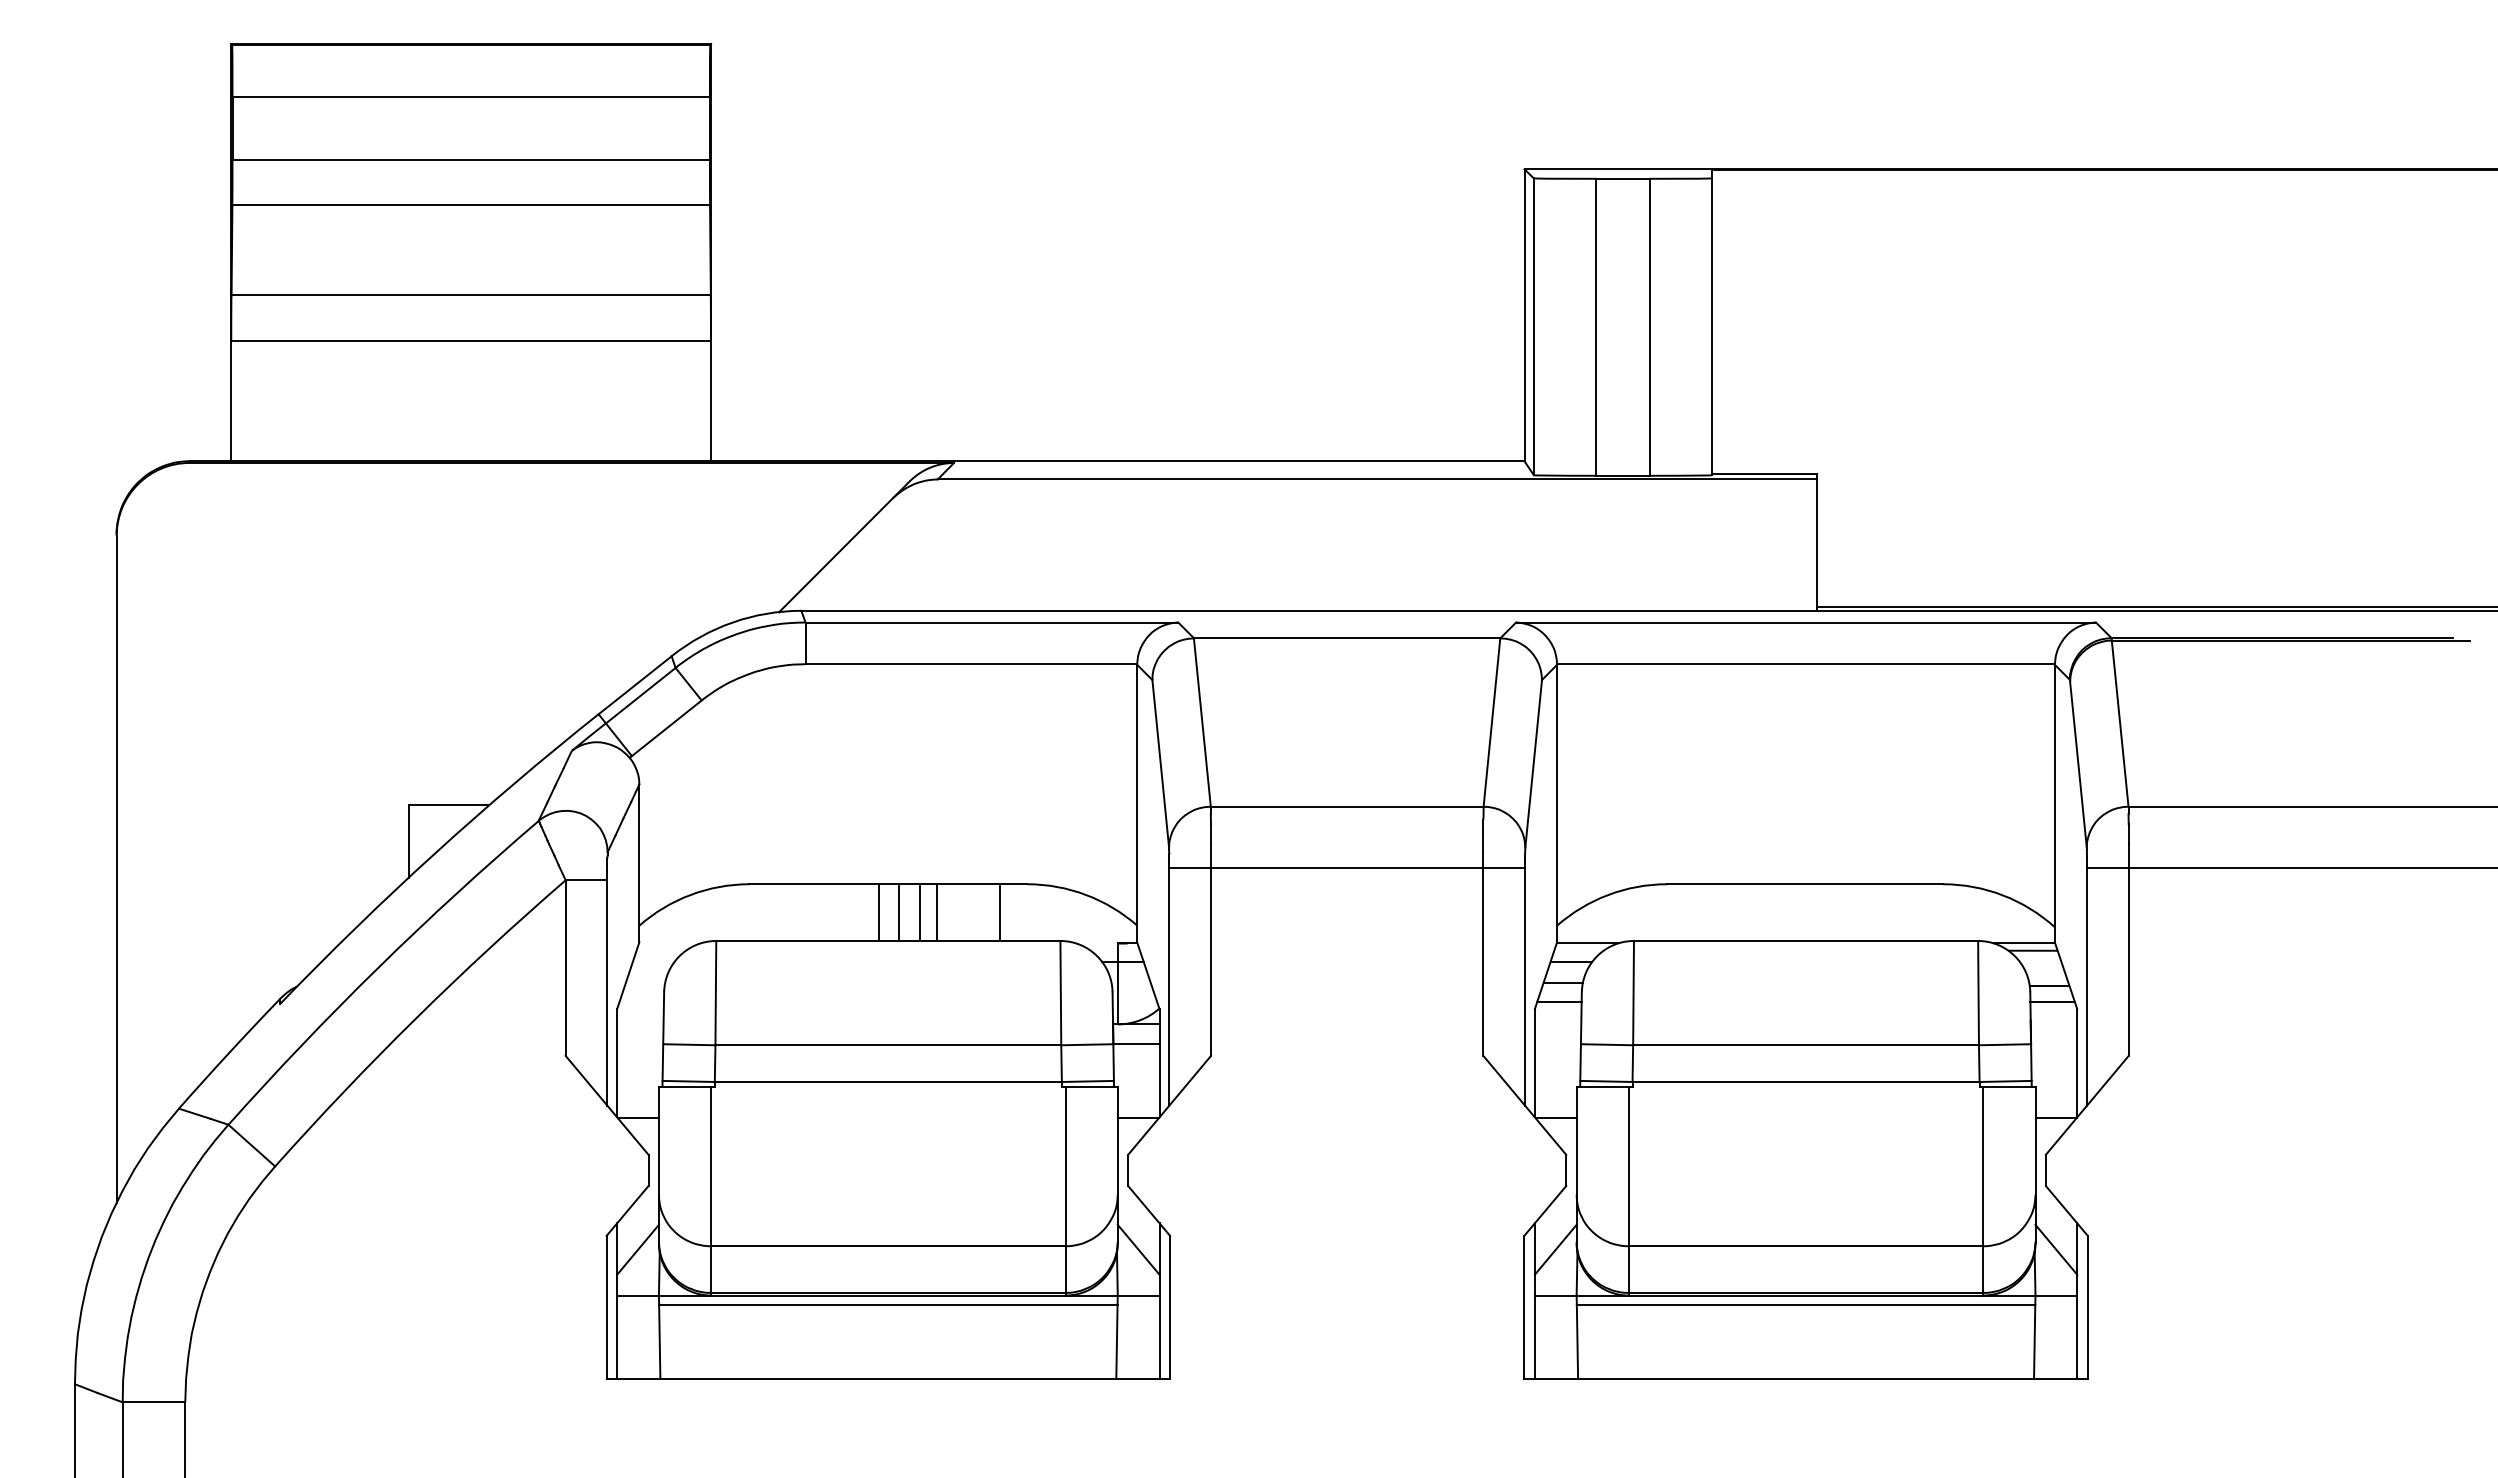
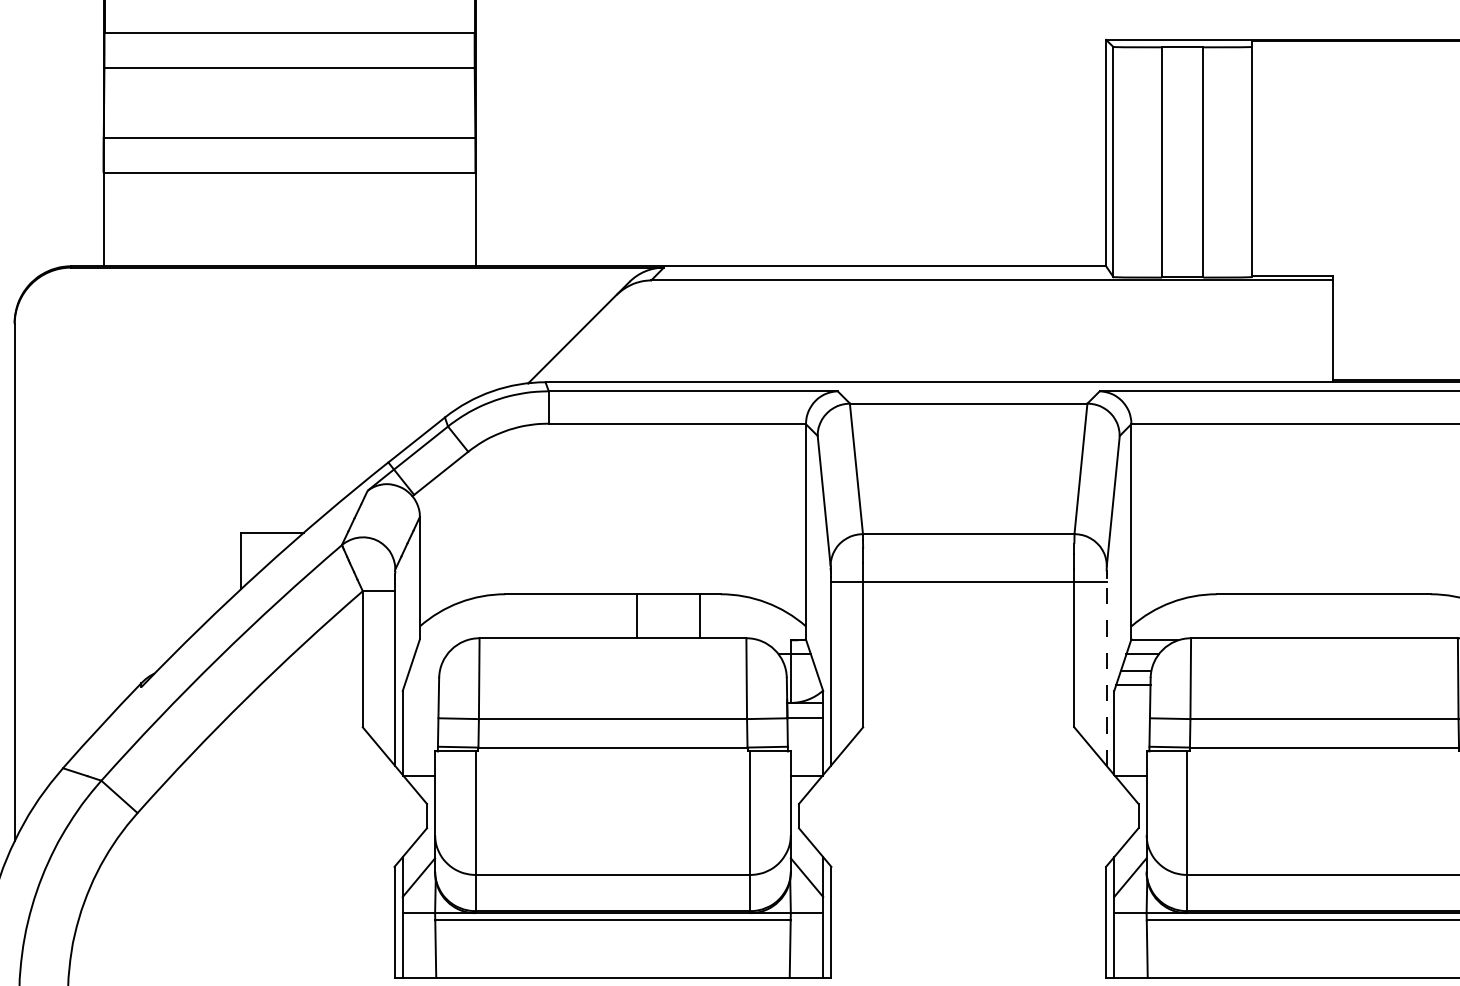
line: (879, 912) -> (606, 616), removed
line: (898, 912) -> (620, 616), removed
line: (937, 912) -> (651, 616), removed
line: (1525, 983) -> (1106, 671), solid -> dashed

